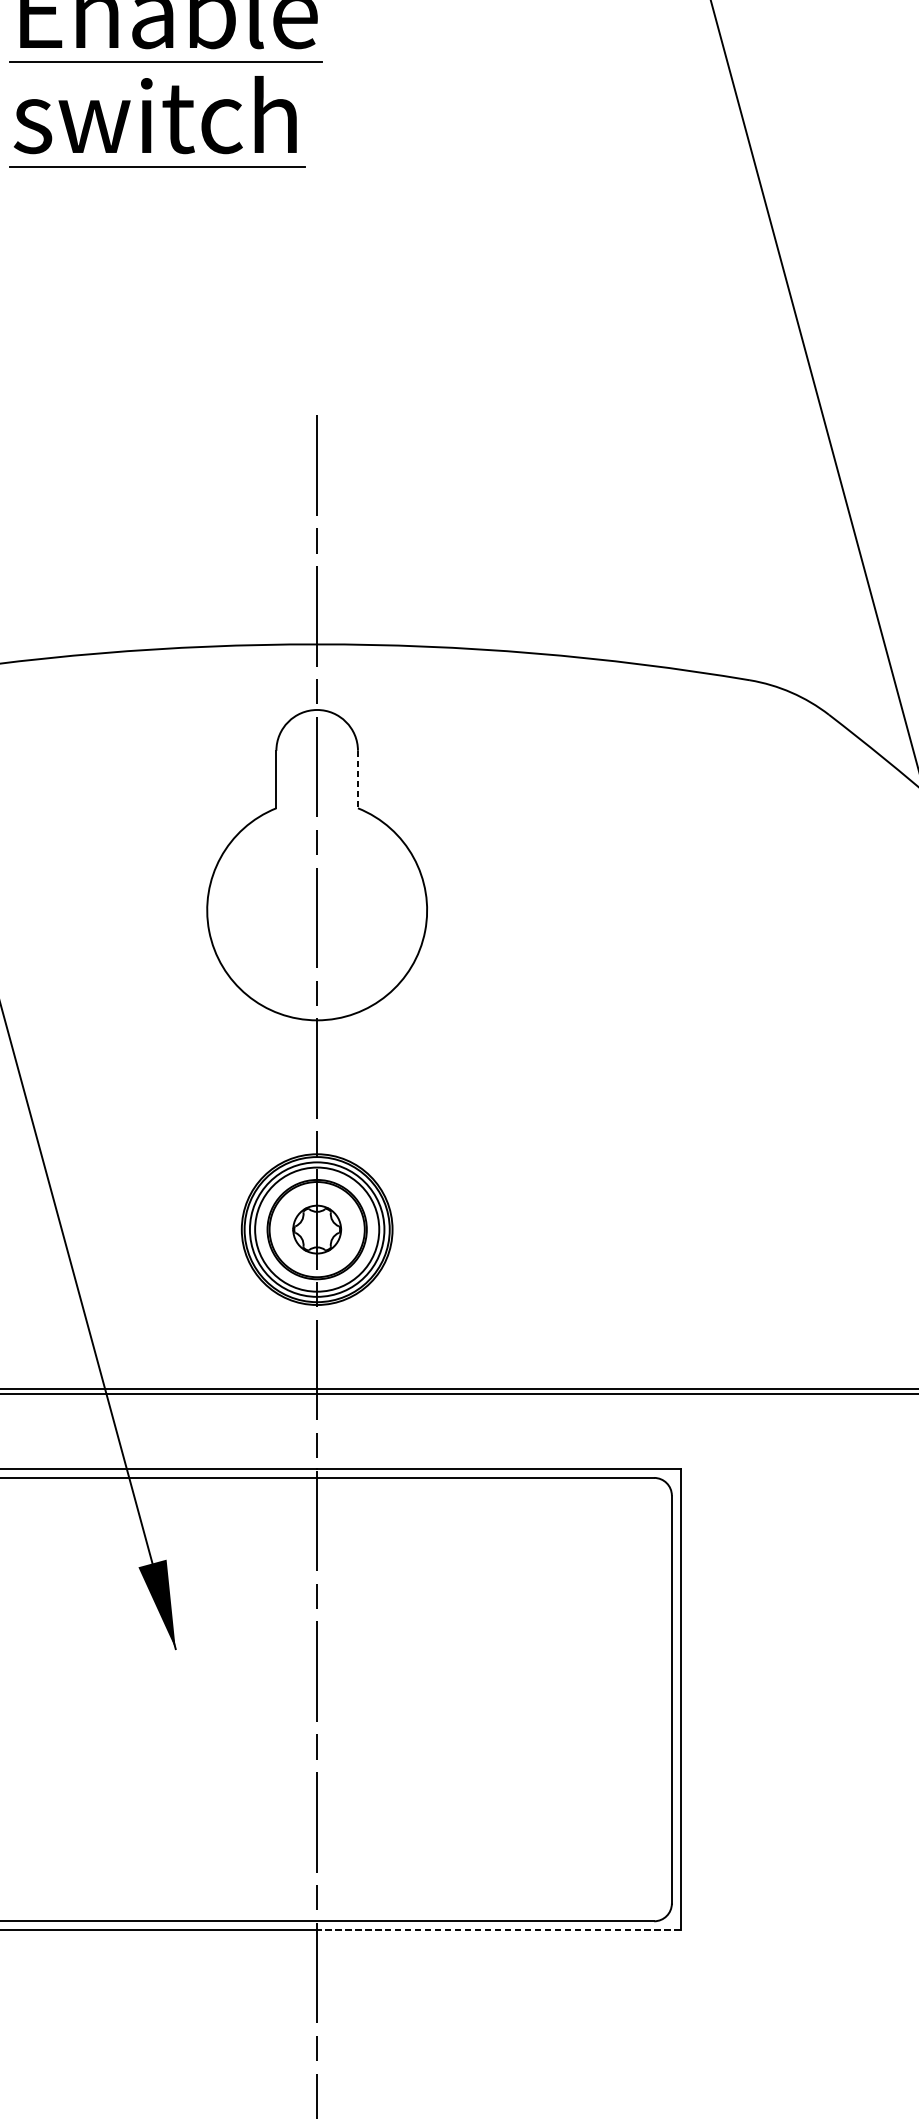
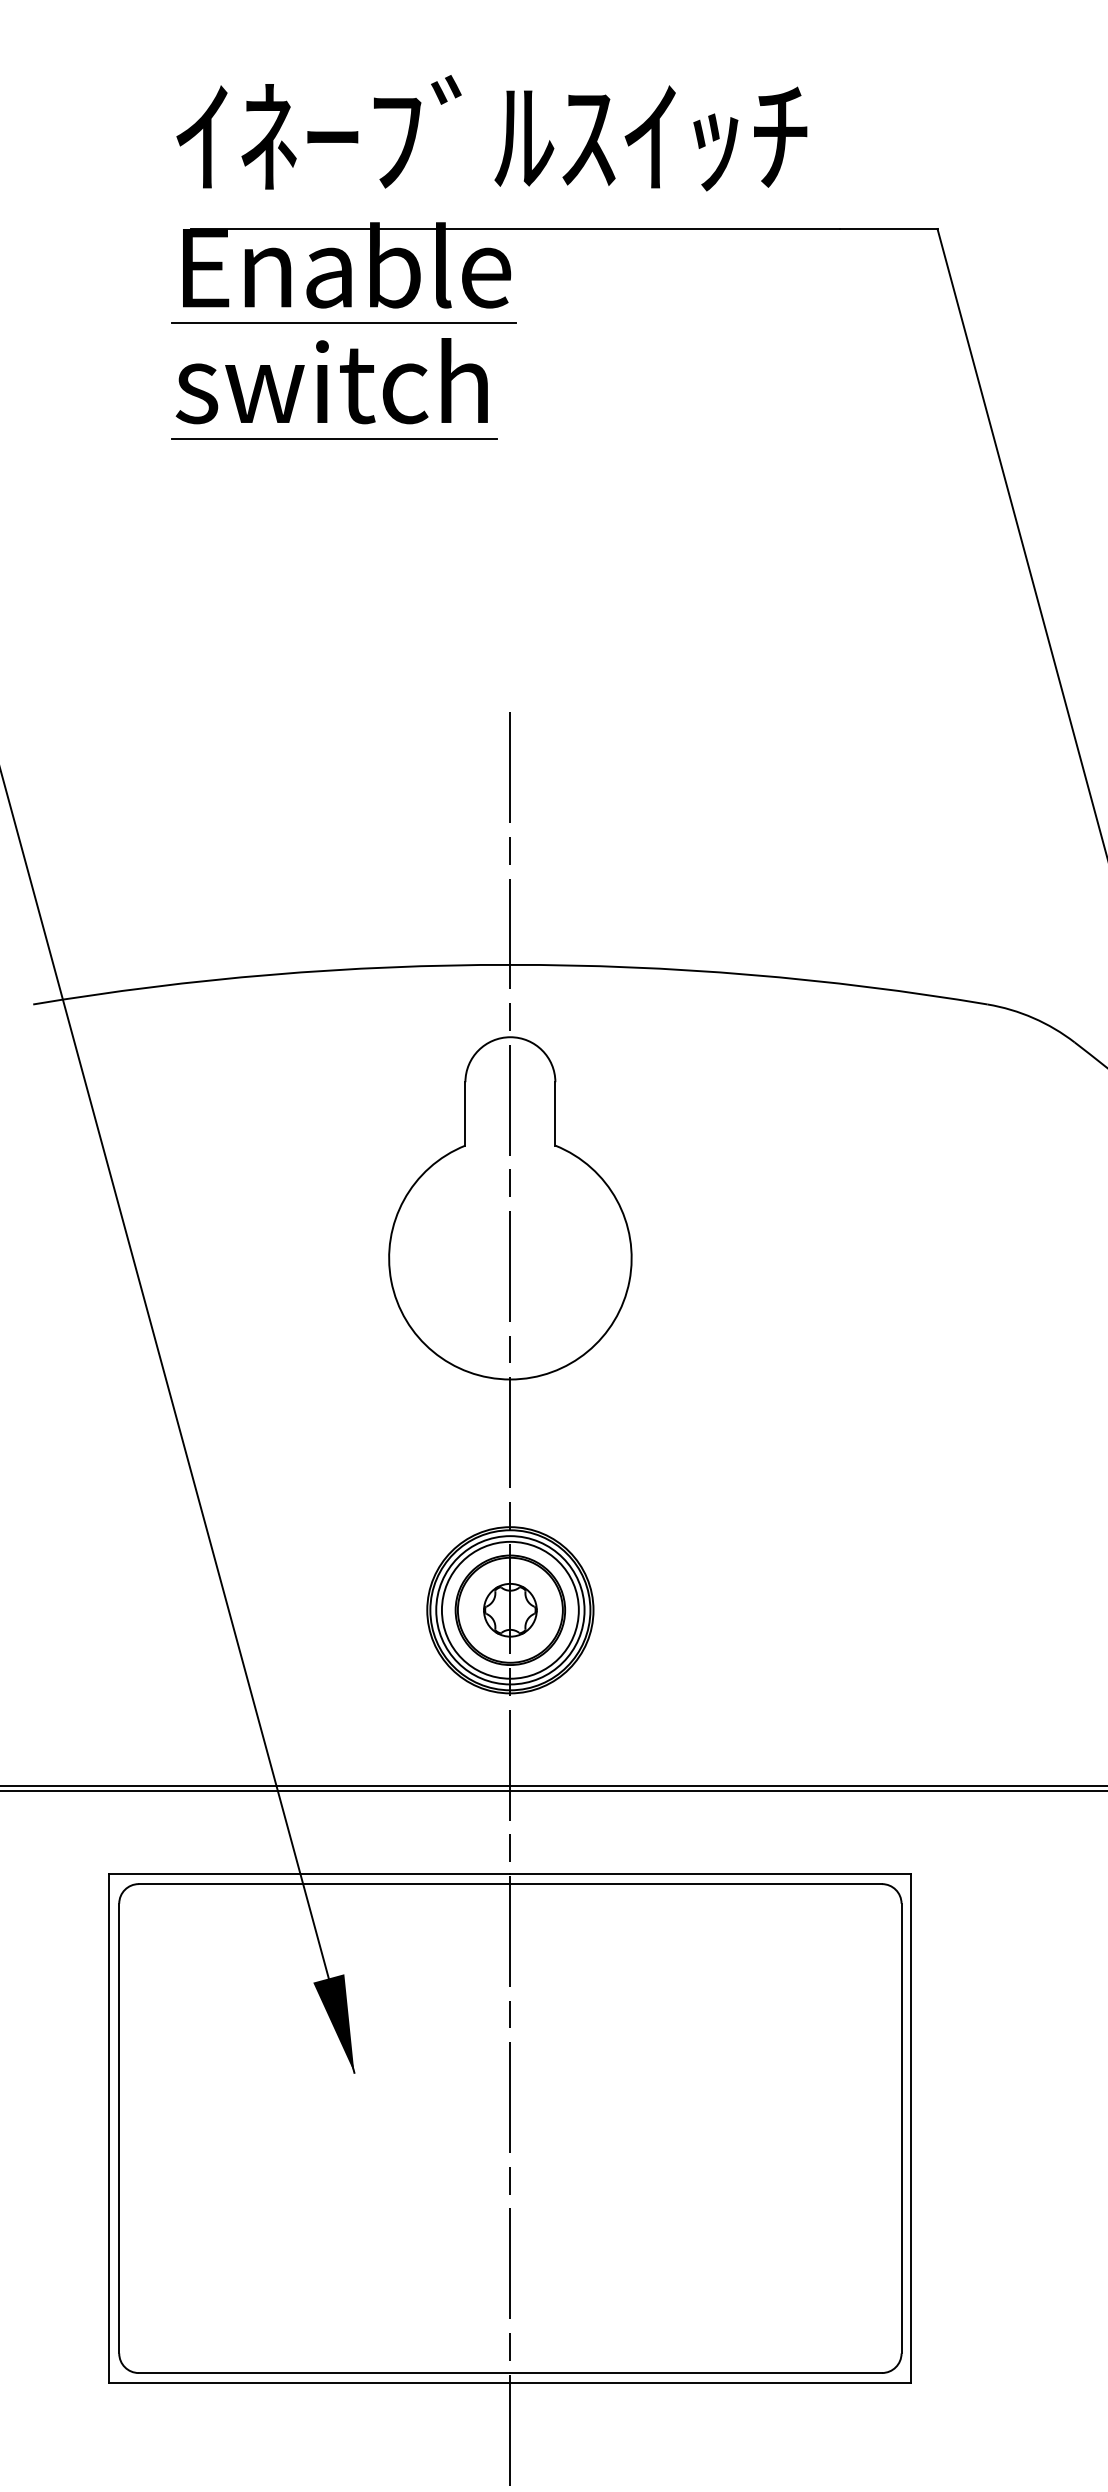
line: (358, 779) -> (555, 1113), dashed -> solid
line: (498, 1929) -> (710, 2382), dashed -> solid

